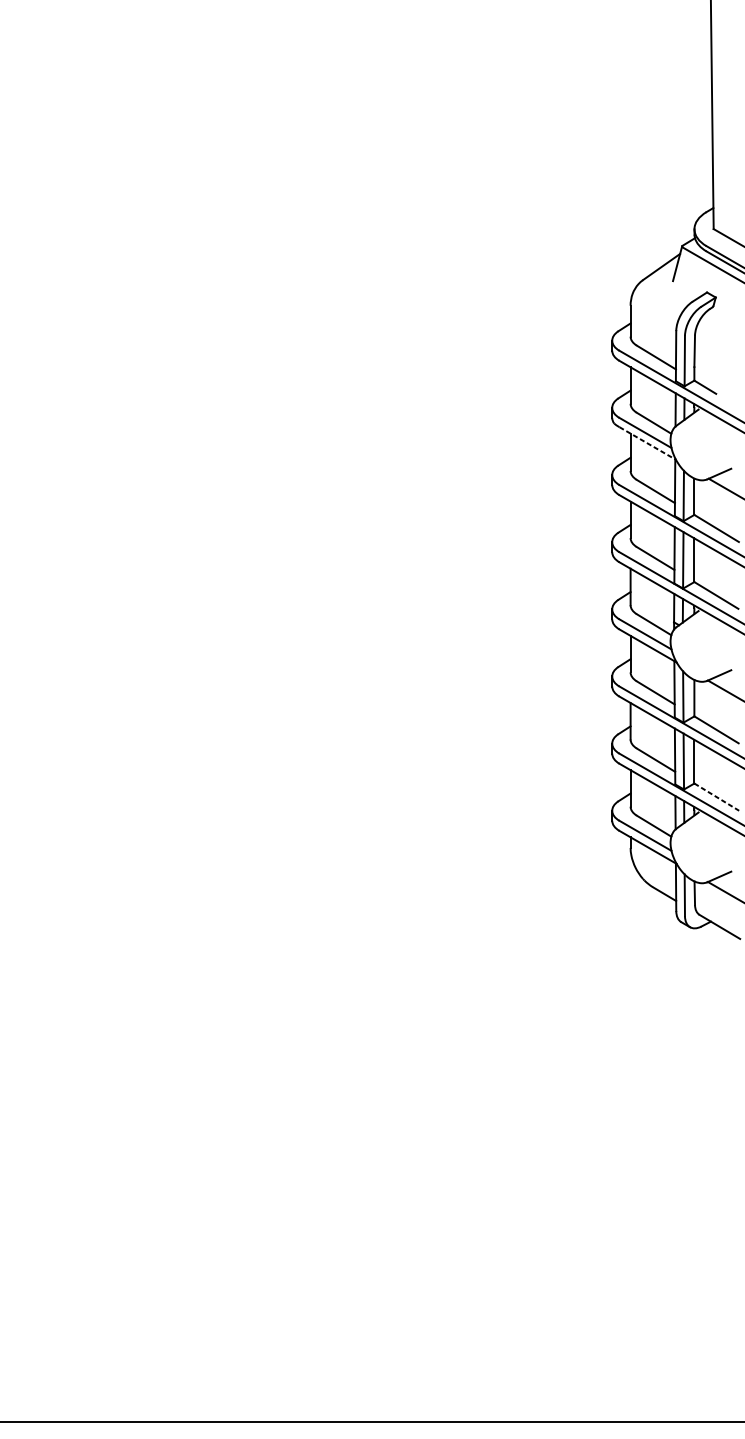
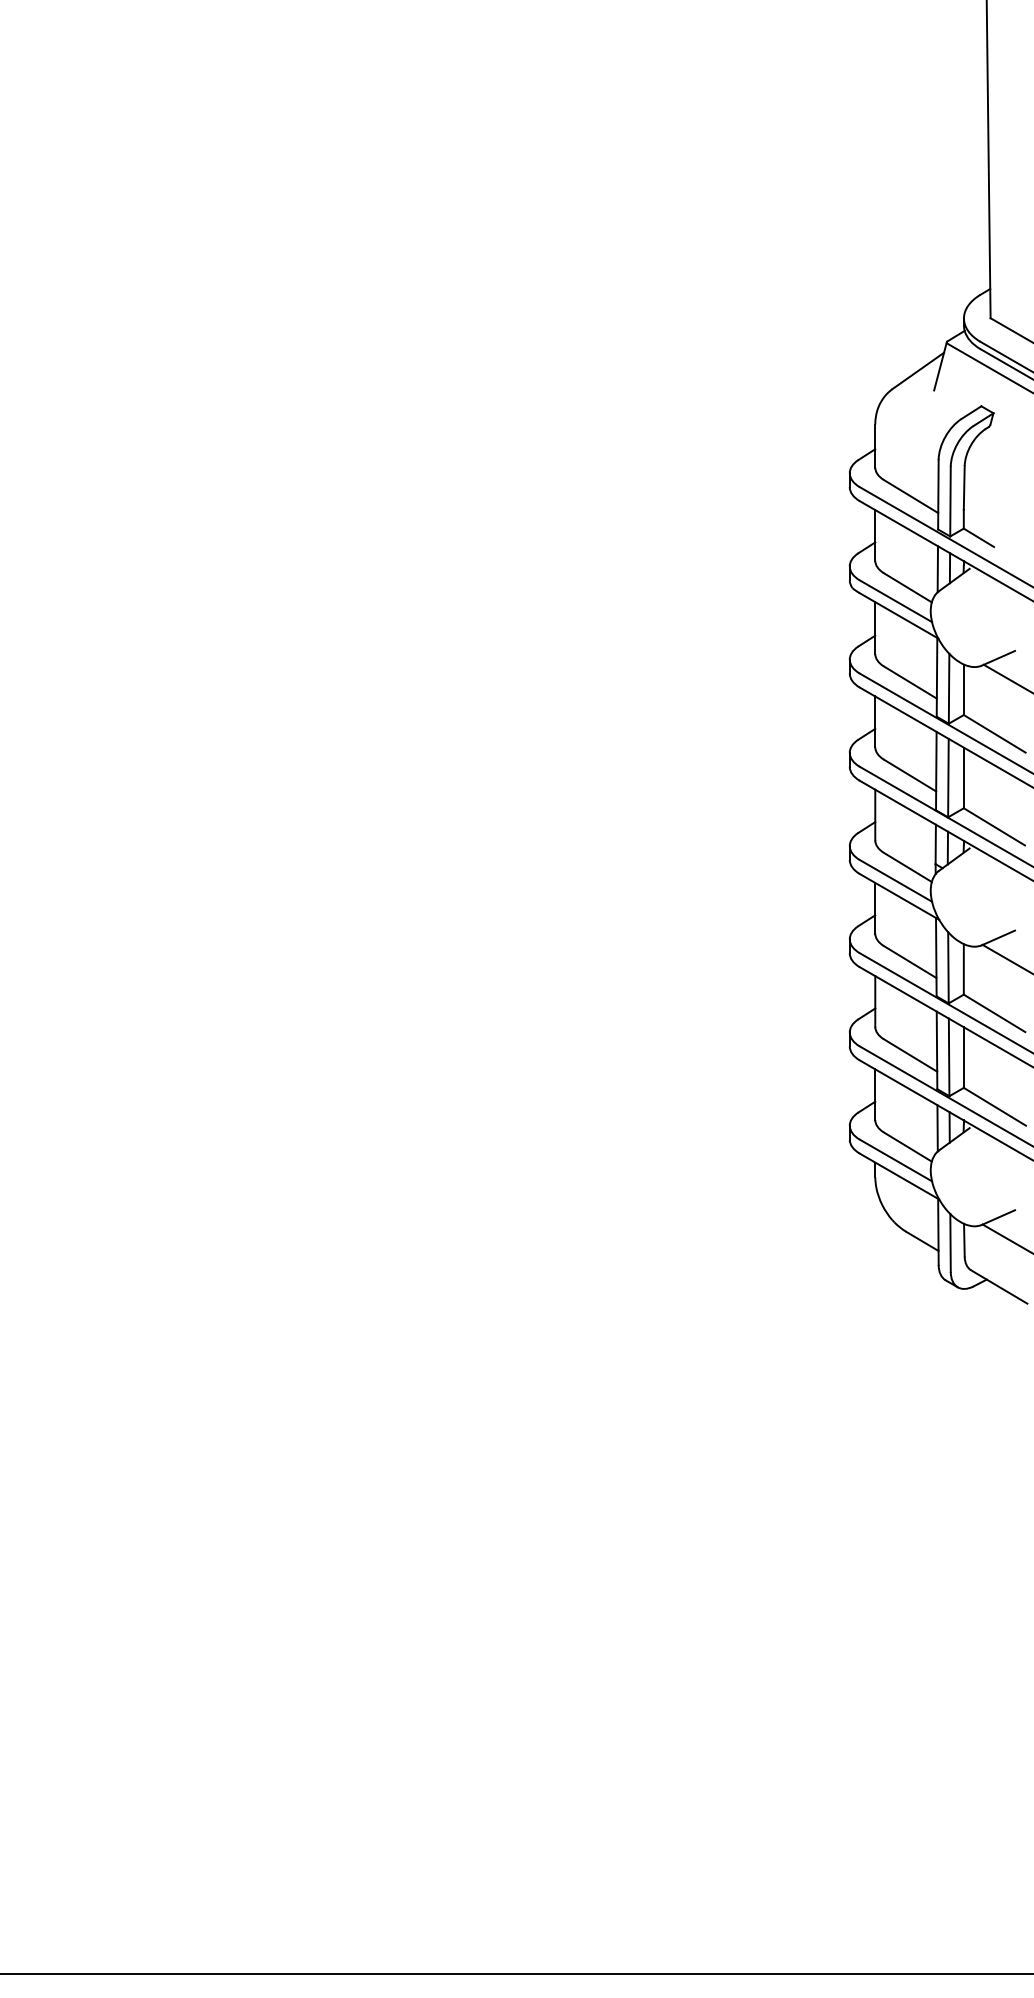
line: (648, 443) -> (899, 616), dashed -> solid
line: (717, 797) -> (995, 1107), dashed -> solid

